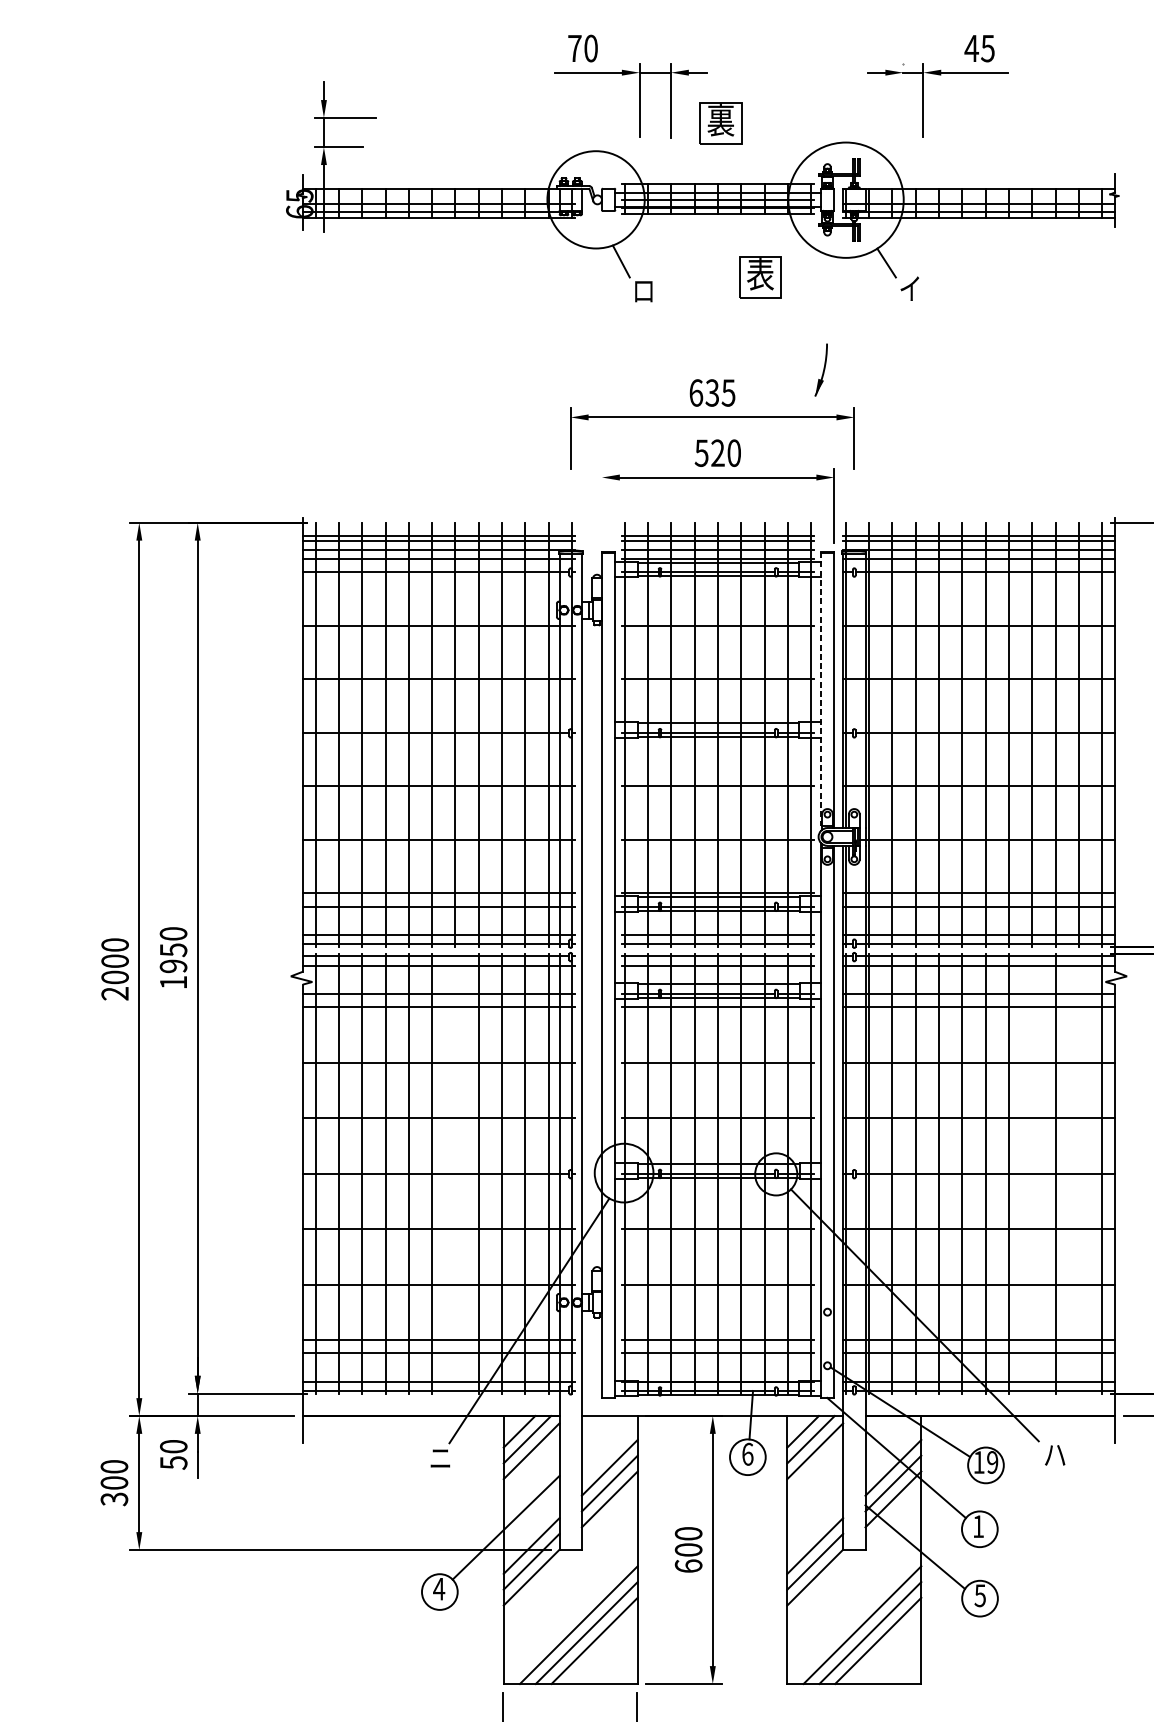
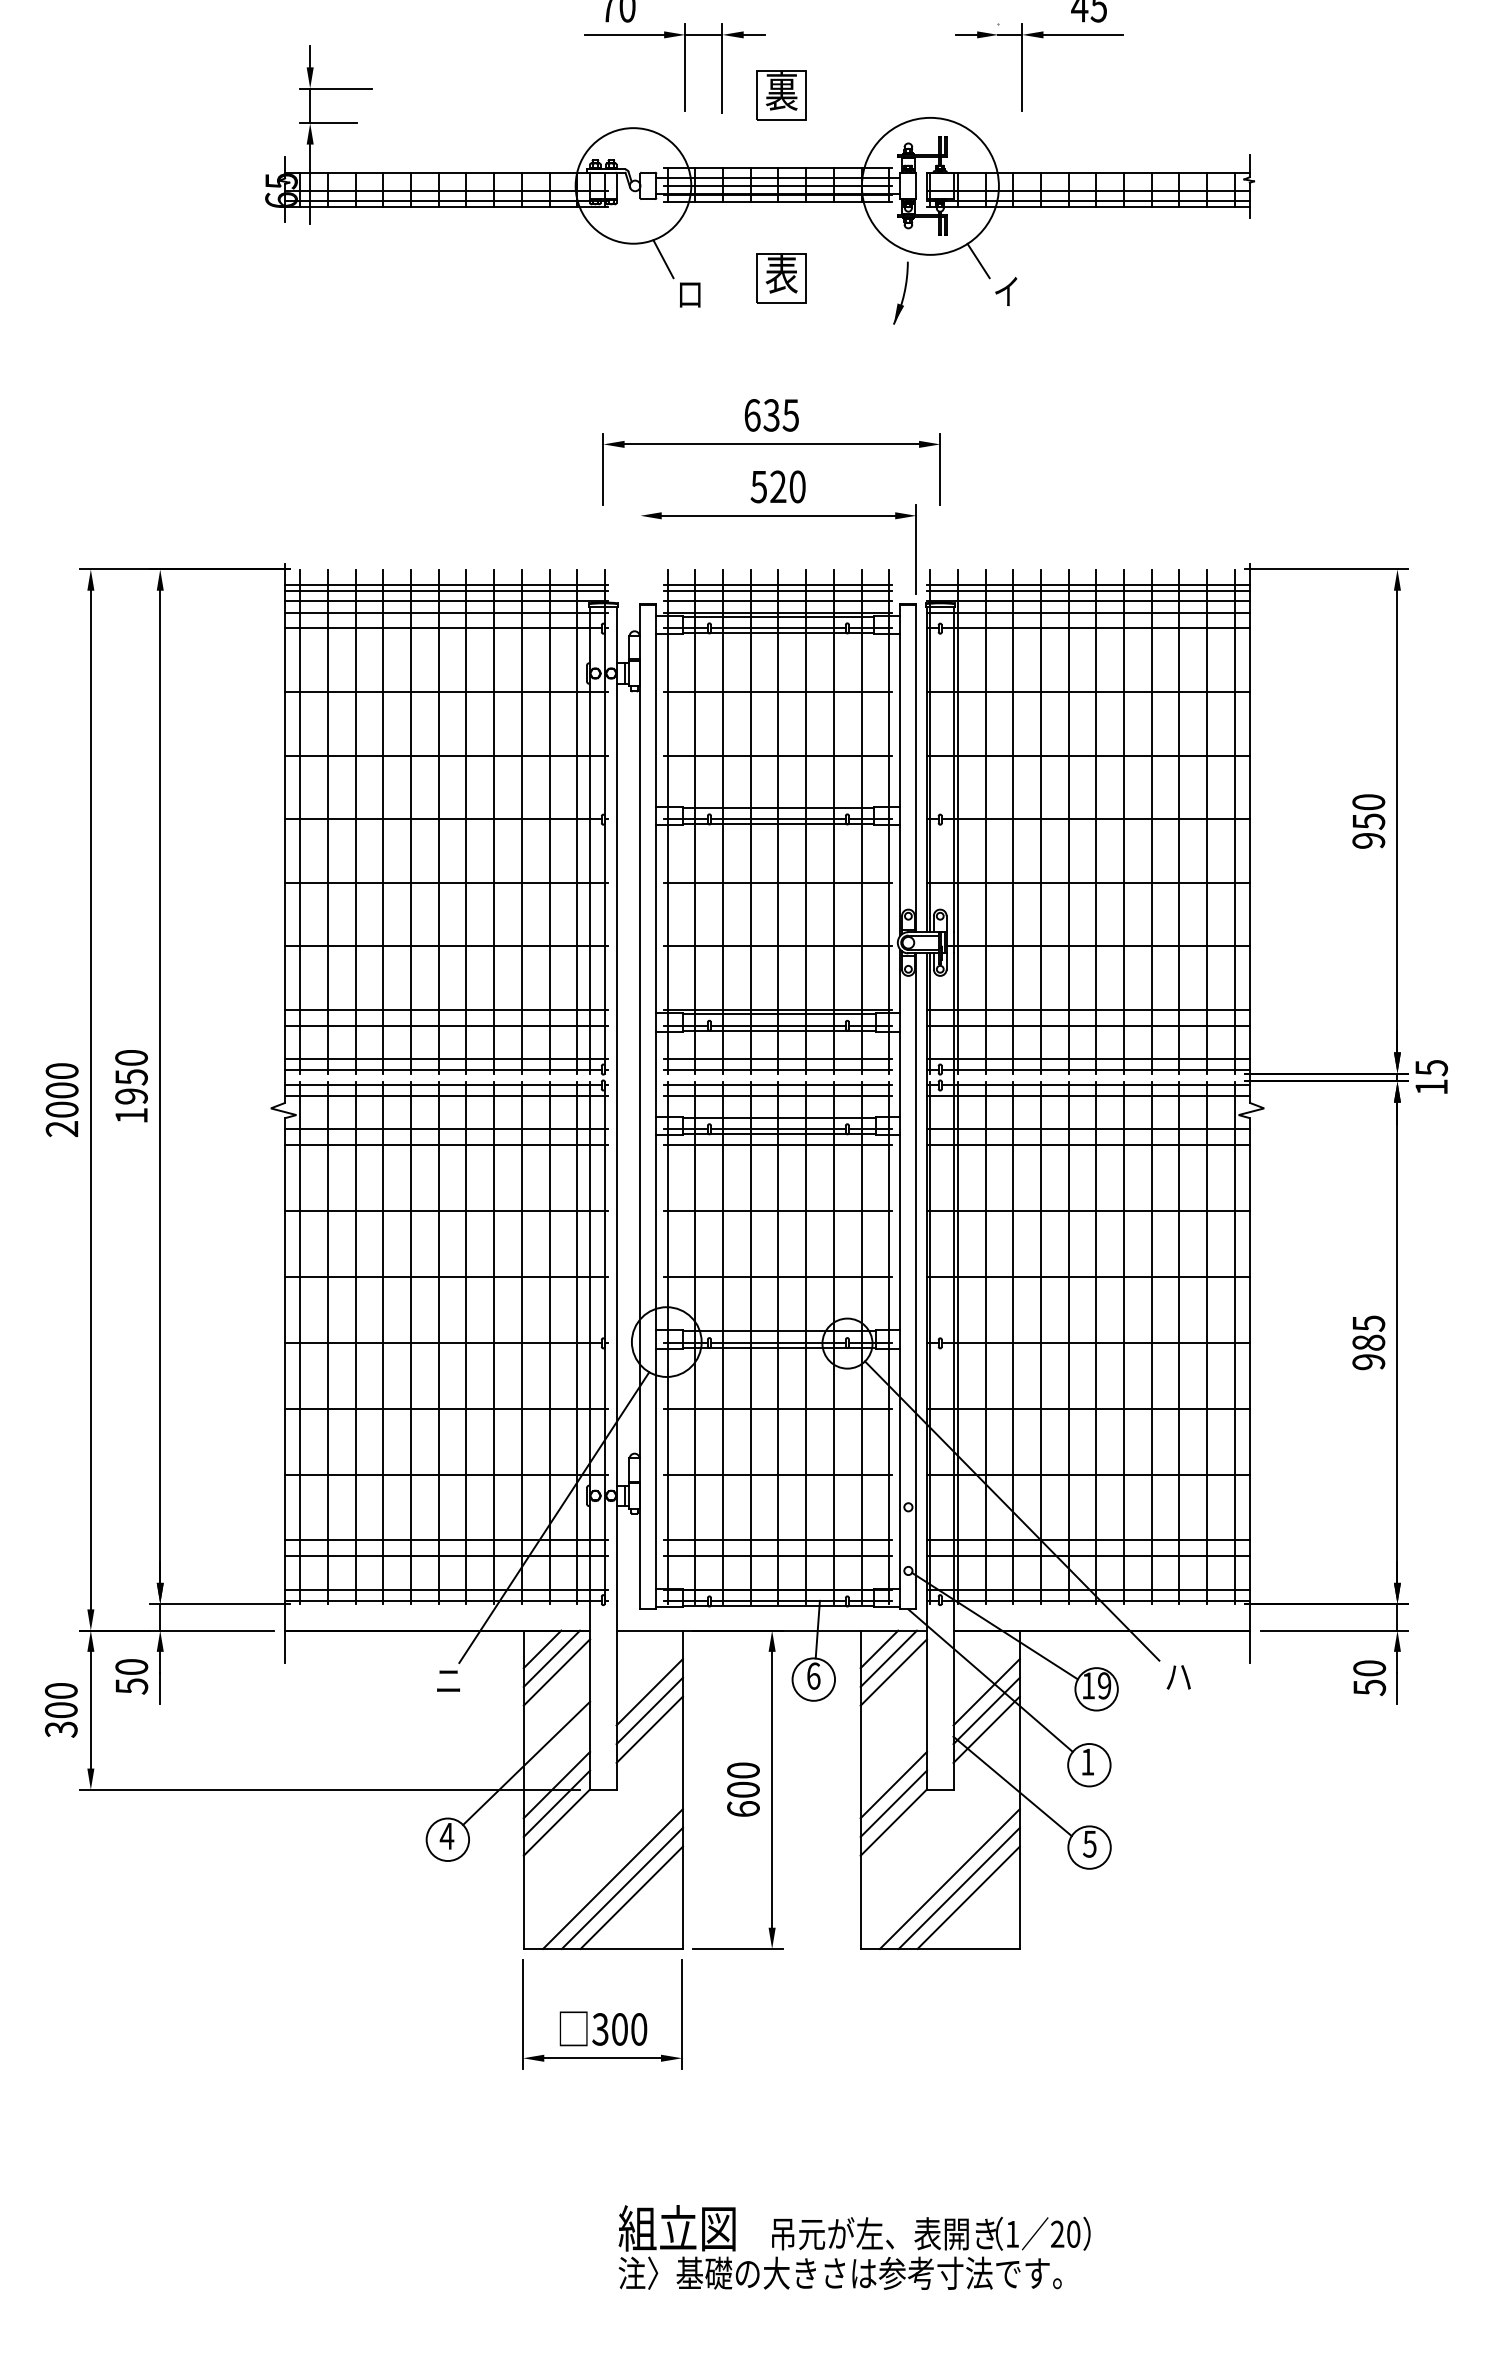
part: (760, 277) -> (781, 278), moved
part: (820, 369) -> (900, 292), moved
line: (820, 691) -> (900, 770), dashed -> solid
line: (455, 1173) -> (466, 1342), added
line: (1032, 1173) -> (1151, 1342), added
line: (1079, 1173) -> (1207, 1342), added

